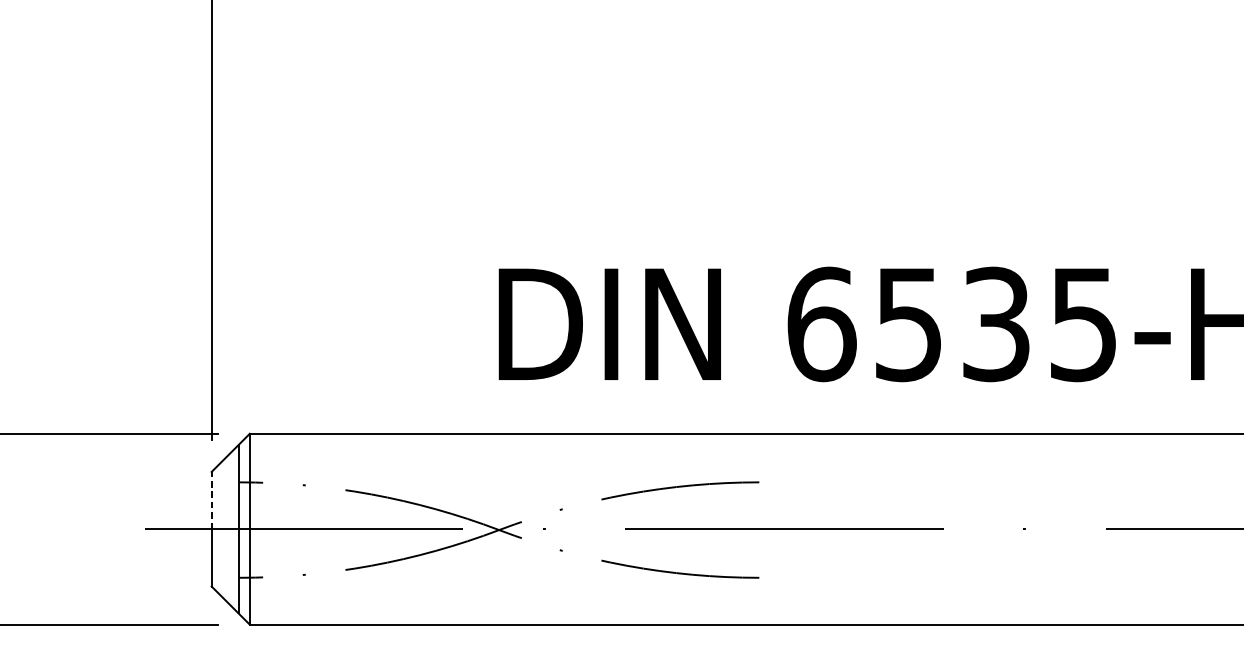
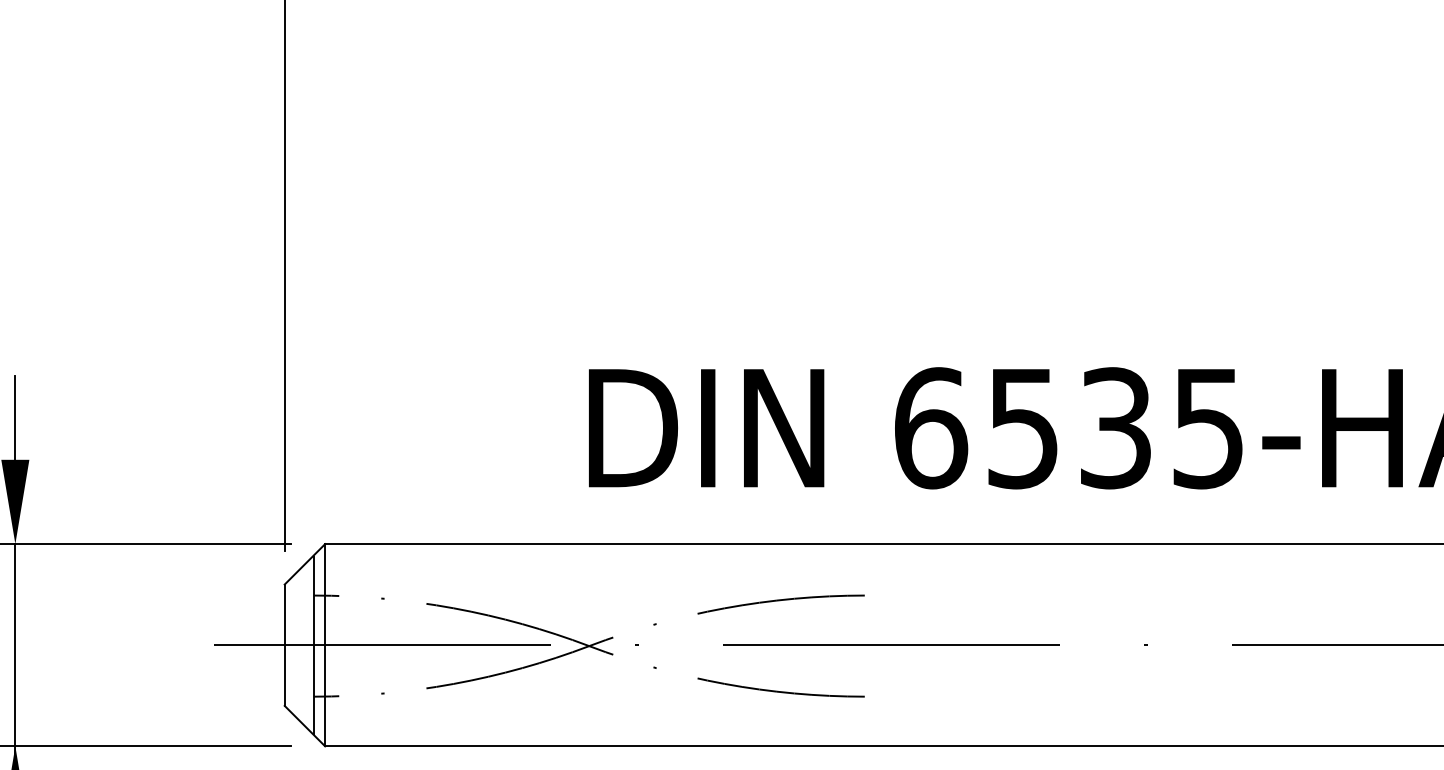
line: (211, 500) -> (284, 614), dashed -> solid

